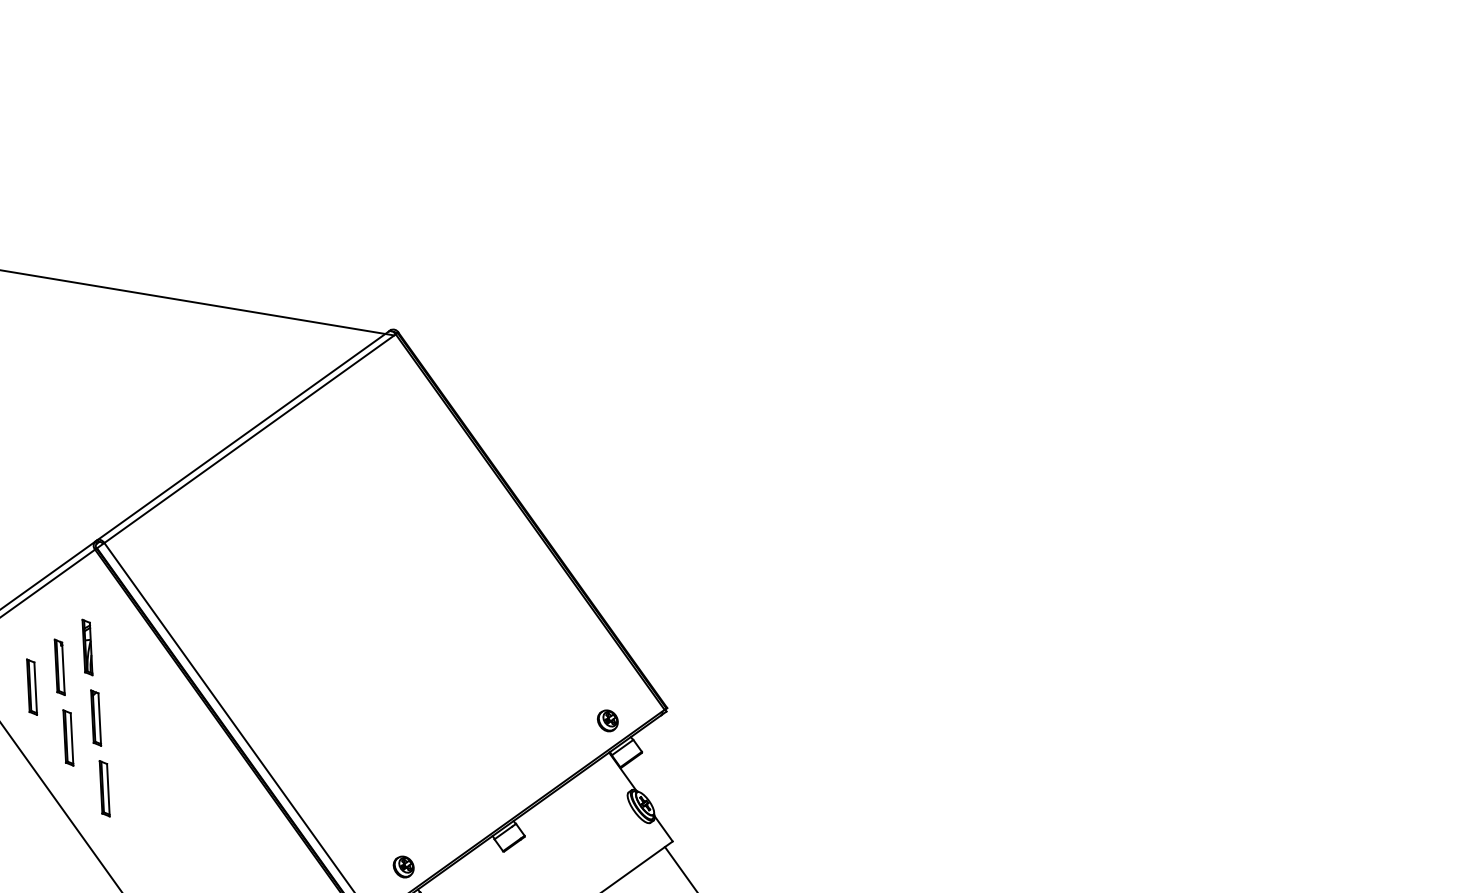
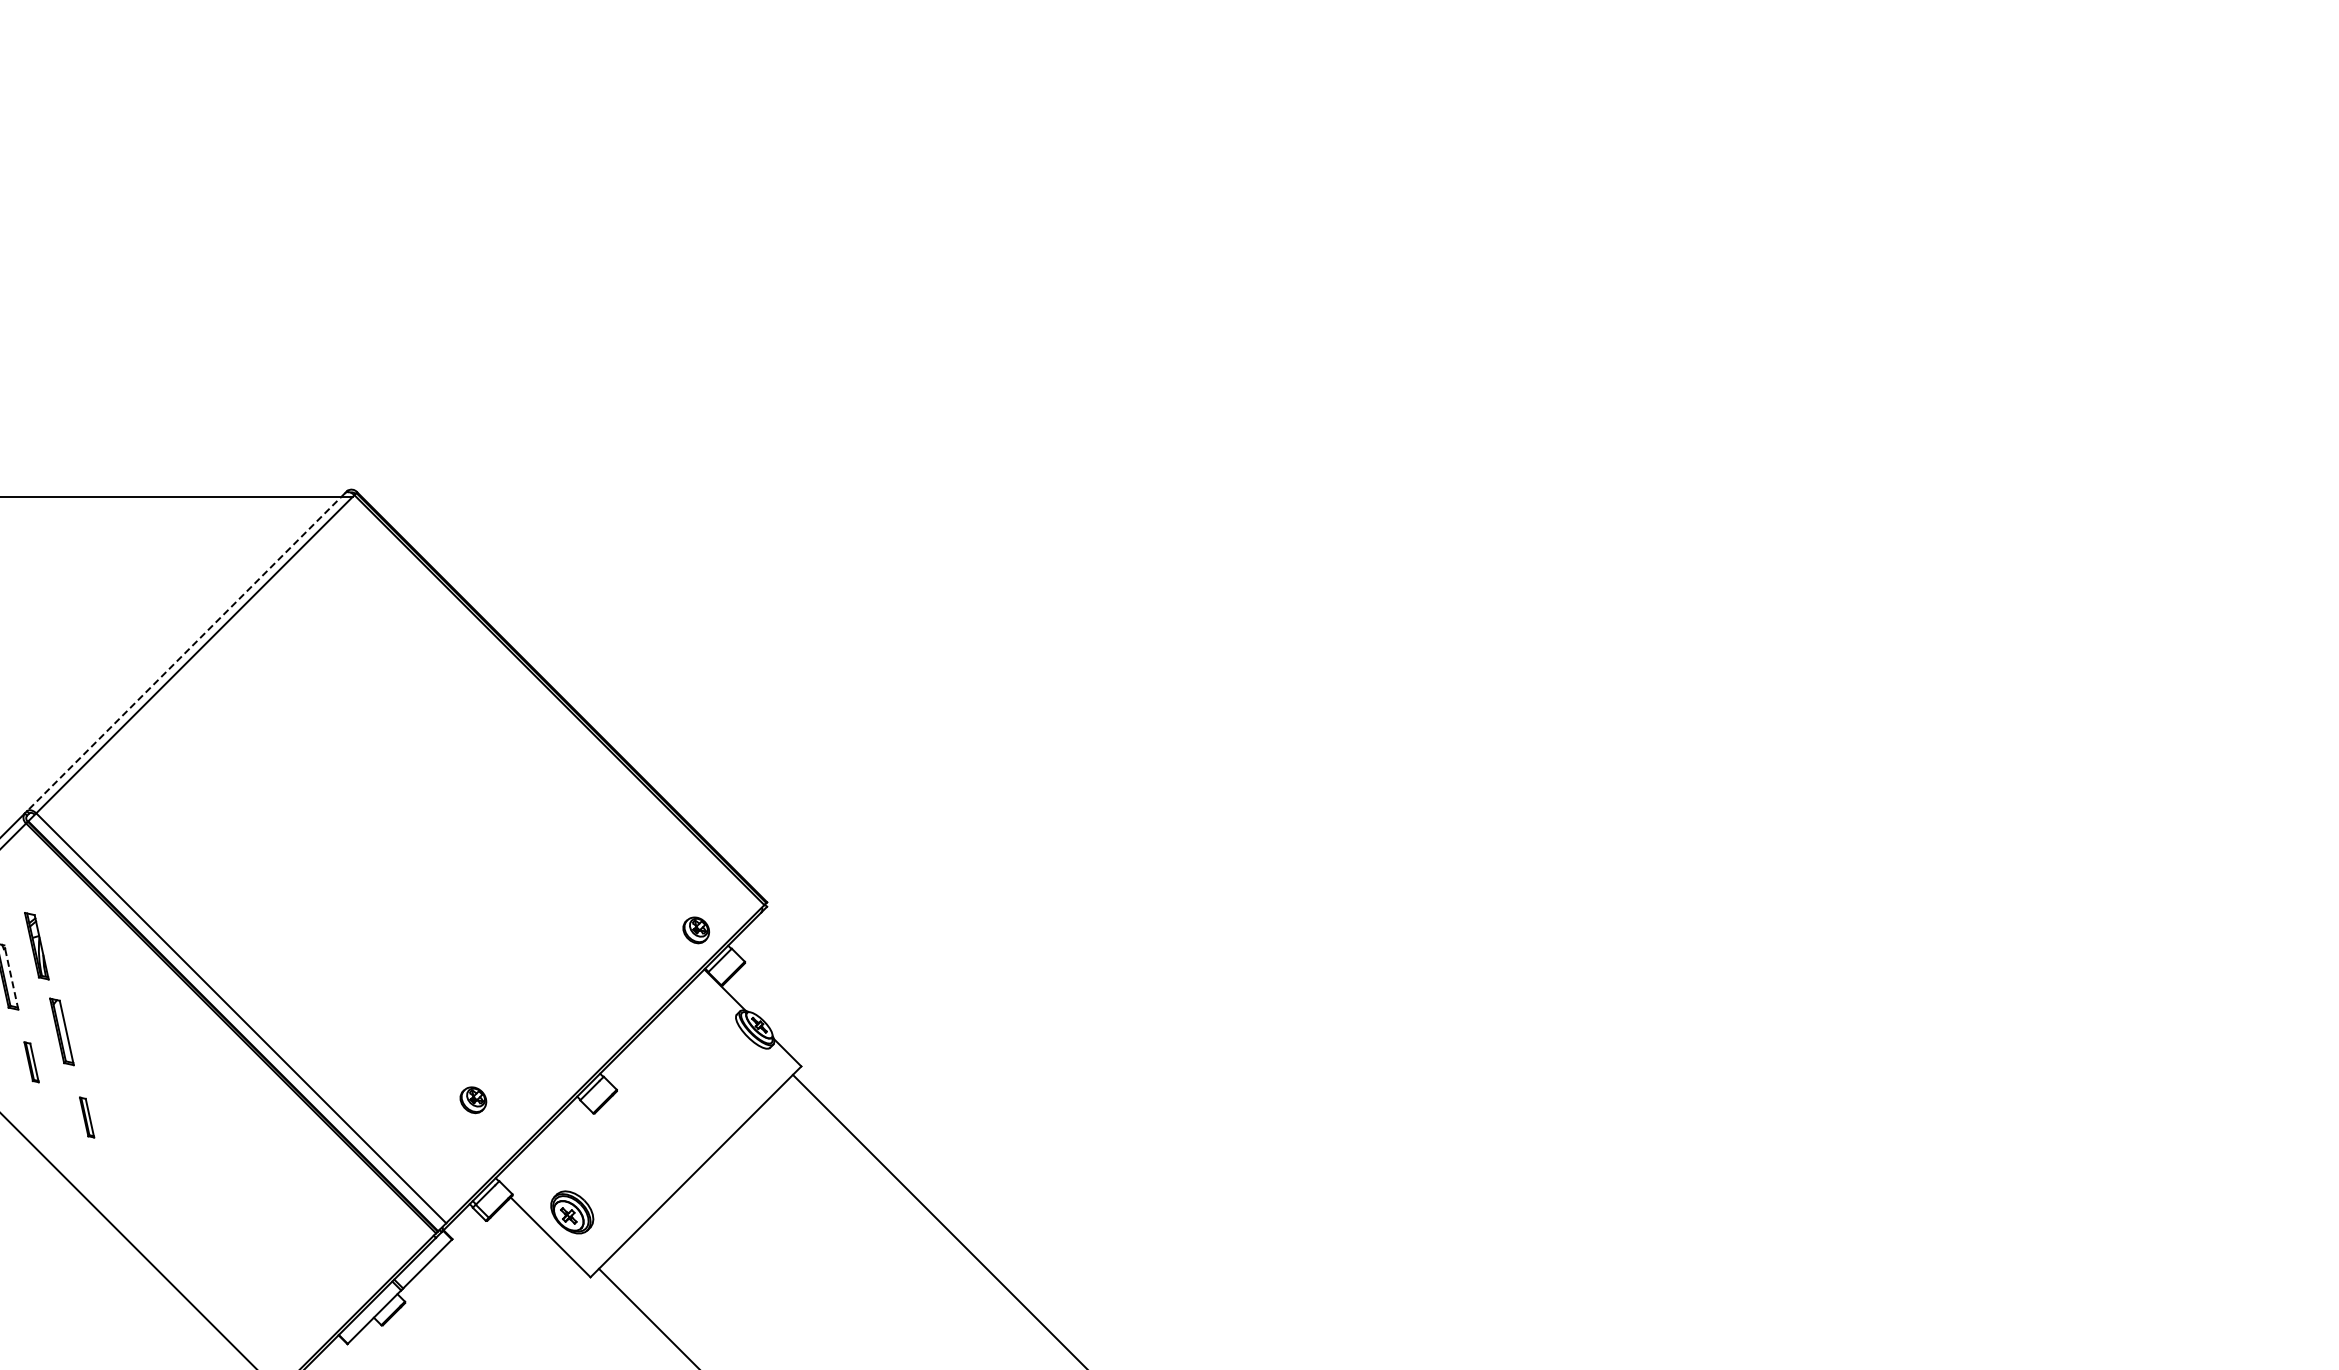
line: (243, 436) -> (186, 652), solid -> dashed
line: (63, 668) -> (11, 977), solid -> dashed
part: (68, 738) -> (31, 1062), size x0.6
part: (104, 788) -> (86, 1117), size x0.6
part: (403, 867) -> (473, 1100), moved

